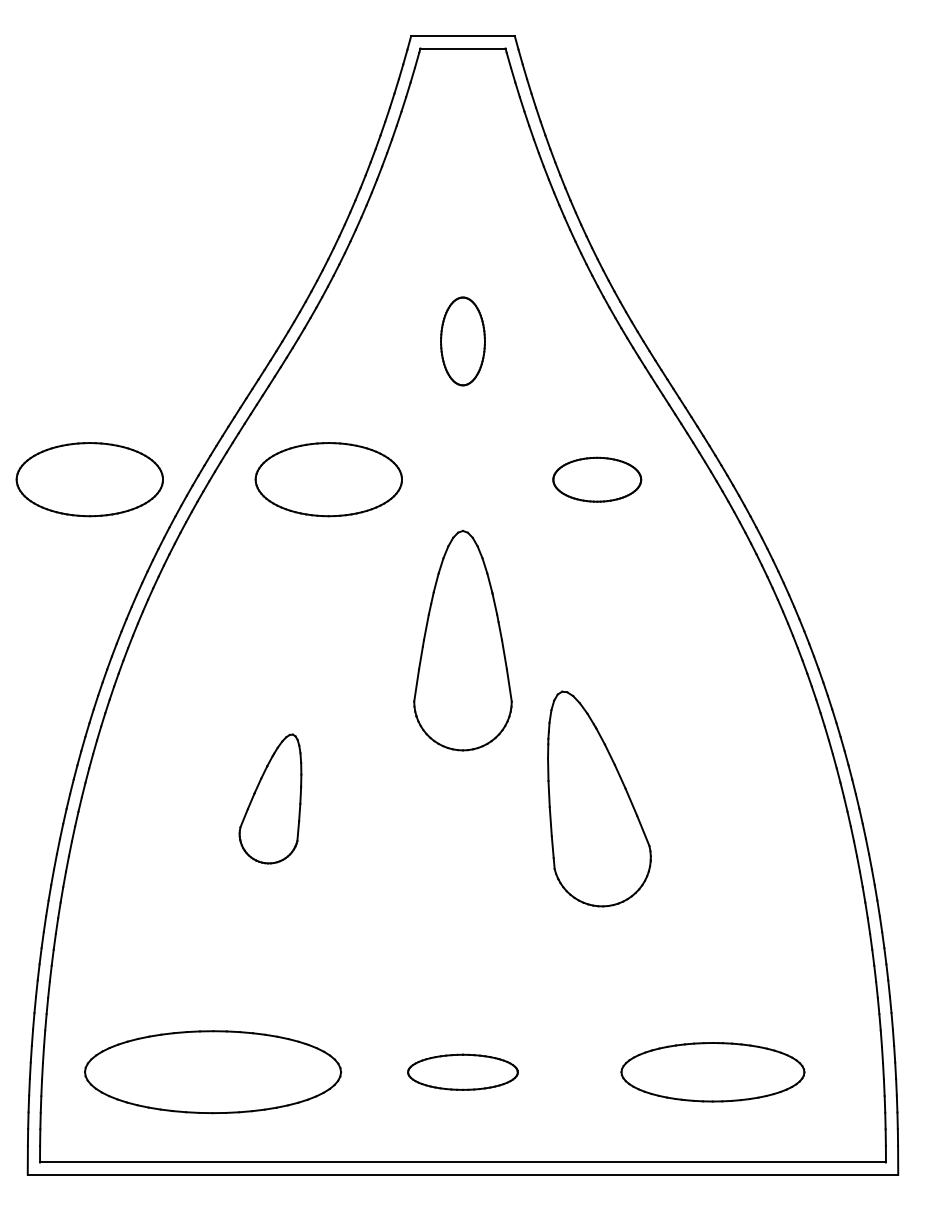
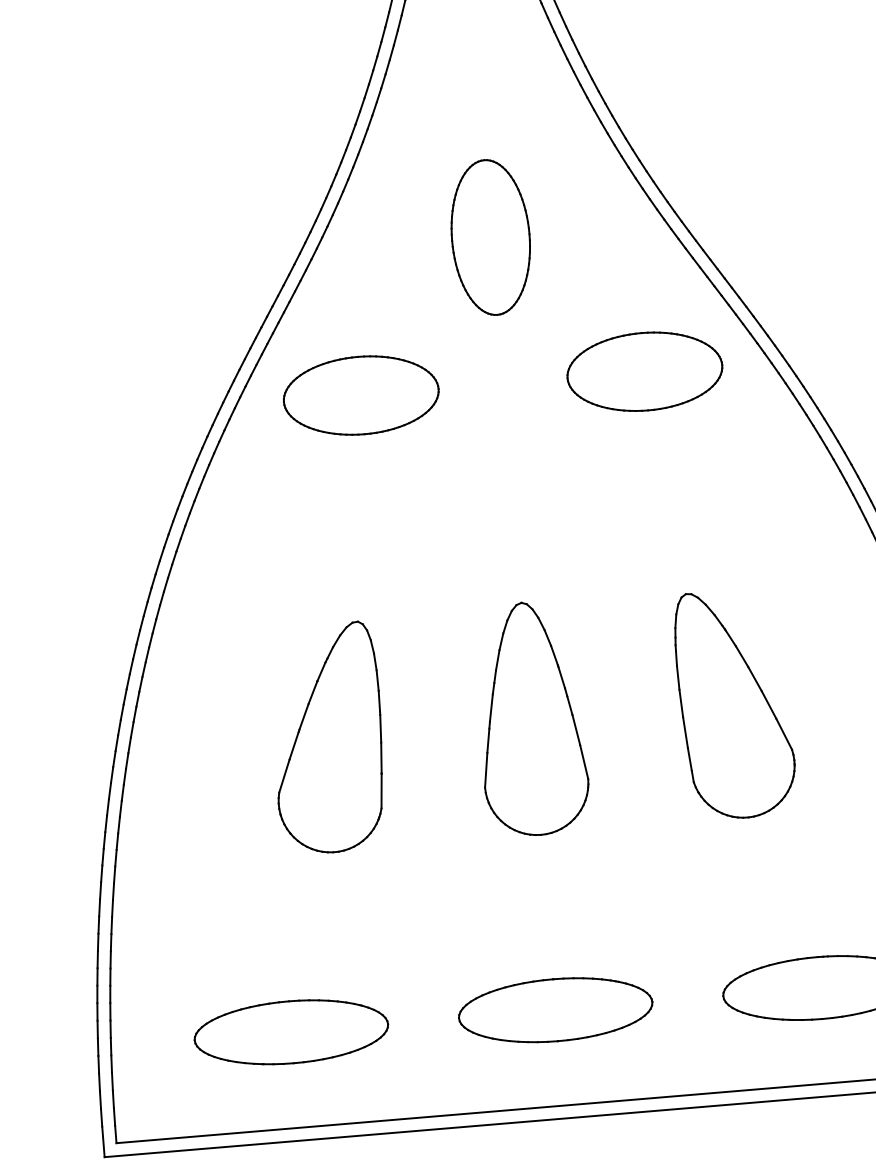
part: (462, 341) -> (490, 237), size x1.67
part: (89, 479) -> (108, 416), removed
part: (597, 479) -> (645, 371), size x1.67
part: (462, 640) -> (530, 718), moved
part: (270, 798) -> (327, 737), size x1.67
part: (599, 798) -> (734, 703), moved
part: (212, 1071) -> (290, 1031), size x0.71
part: (462, 1072) -> (555, 1010), size x1.67

